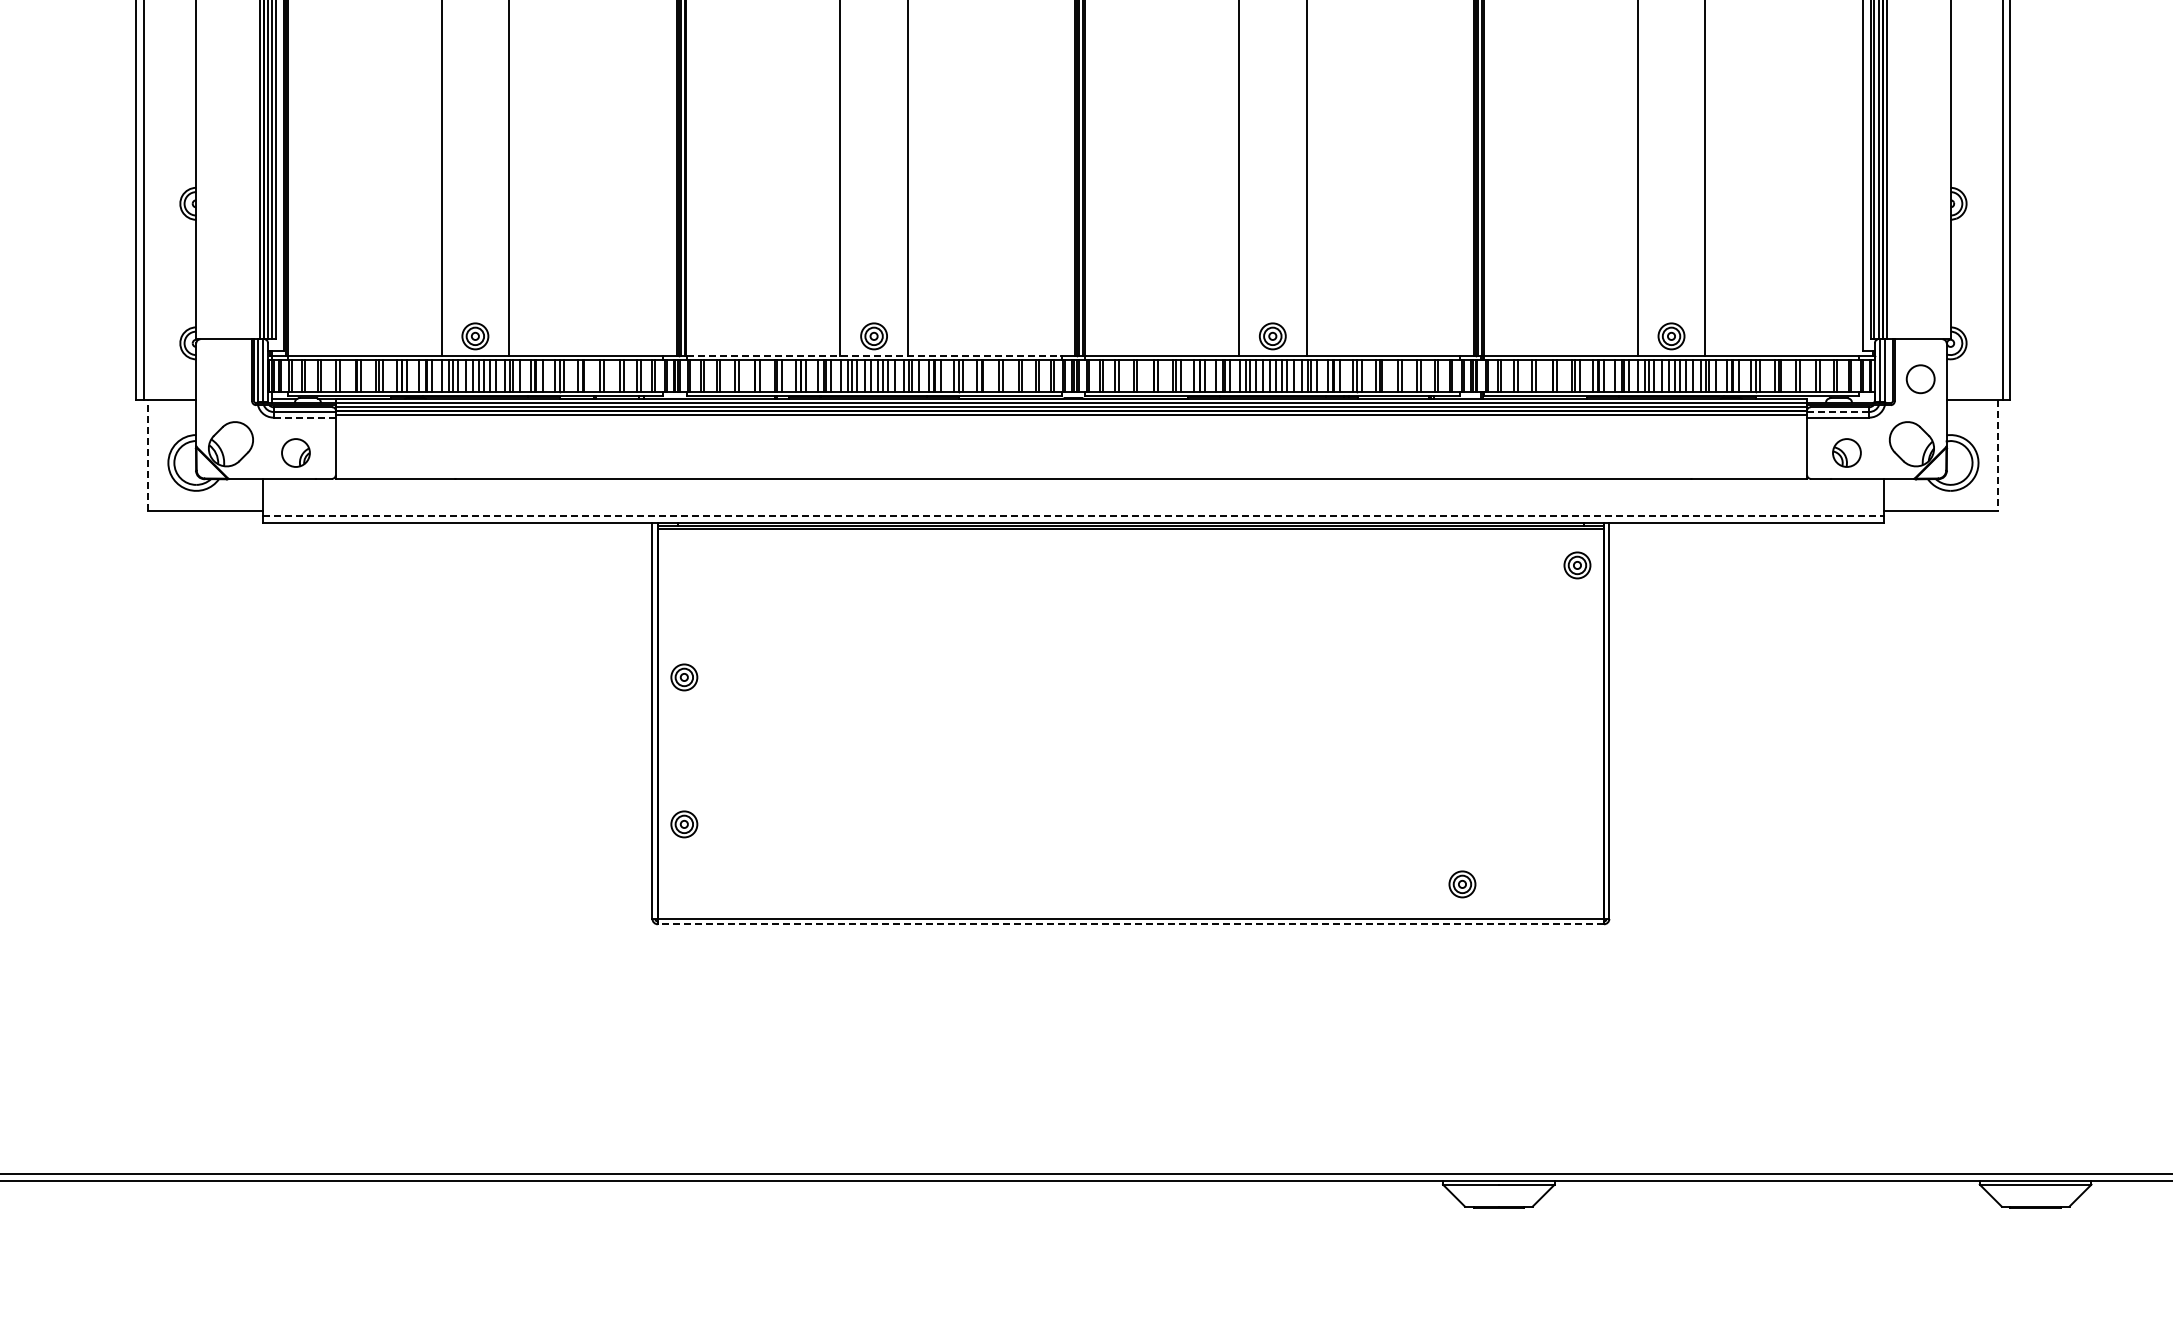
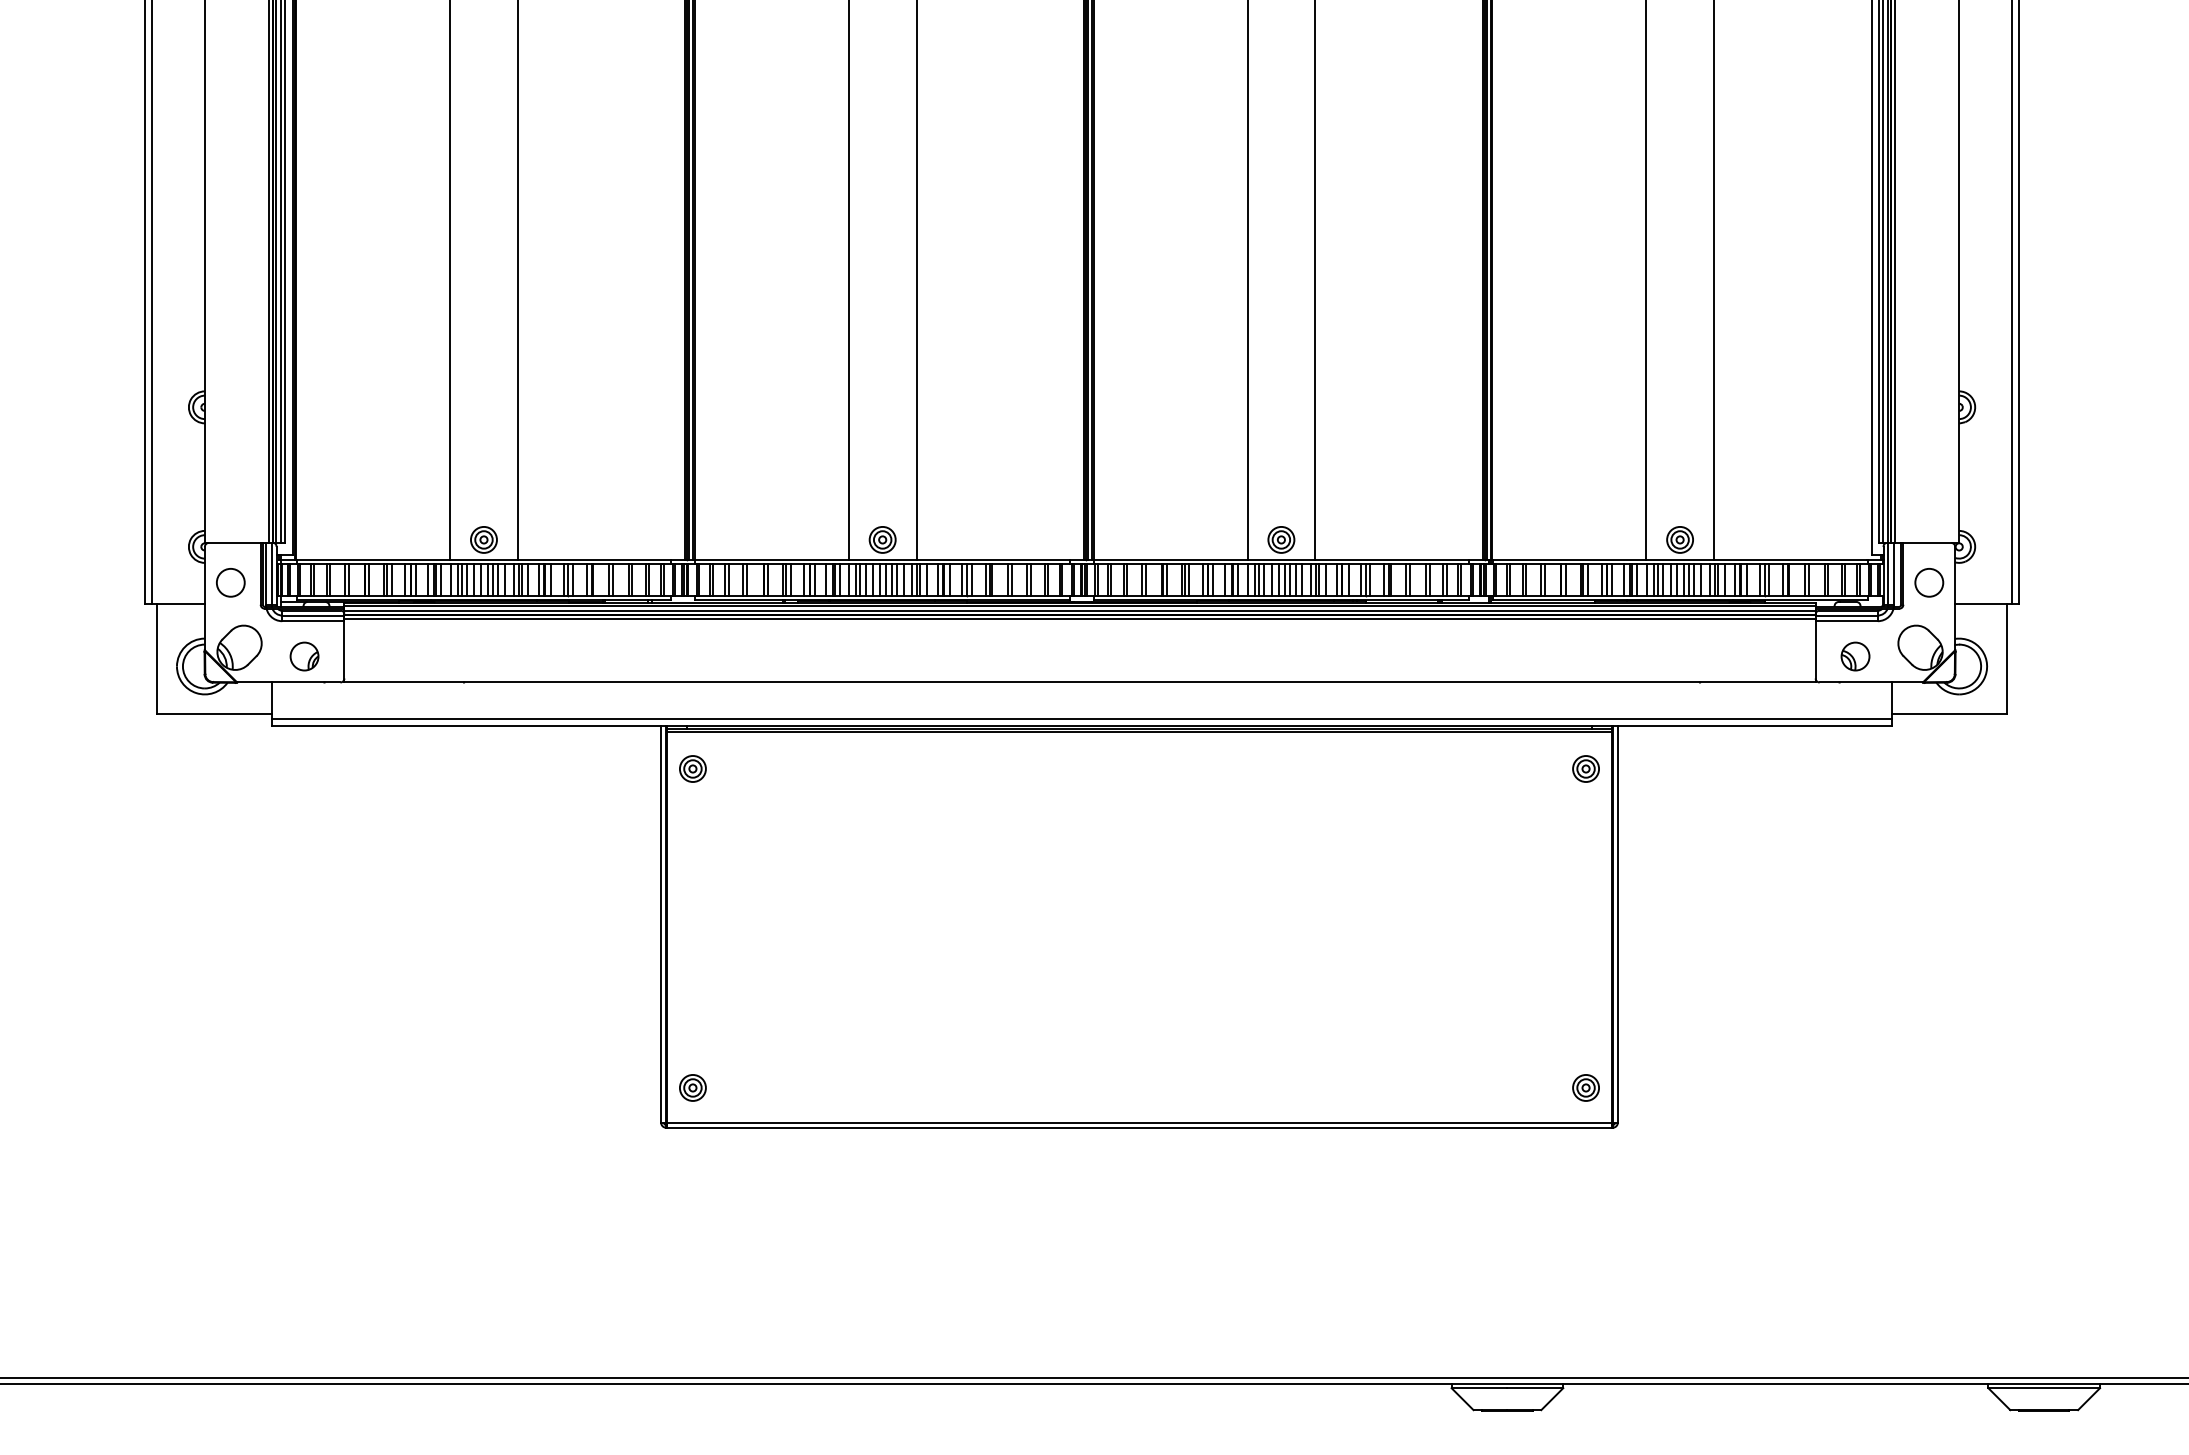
line: (874, 355) -> (883, 559), dashed -> solid
circle: (221, 378) -> (230, 582), added
line: (1838, 411) -> (1847, 615), dashed -> solid
line: (304, 417) -> (313, 621), dashed -> solid
line: (148, 454) -> (157, 658), dashed -> solid
line: (1998, 455) -> (2007, 659), dashed -> solid
line: (1073, 515) -> (1082, 719), dashed -> solid
part: (683, 676) -> (692, 768), moved
part: (683, 823) -> (692, 1087), moved
part: (1461, 883) -> (1585, 1087), moved
line: (1130, 923) -> (1139, 1127), dashed -> solid

